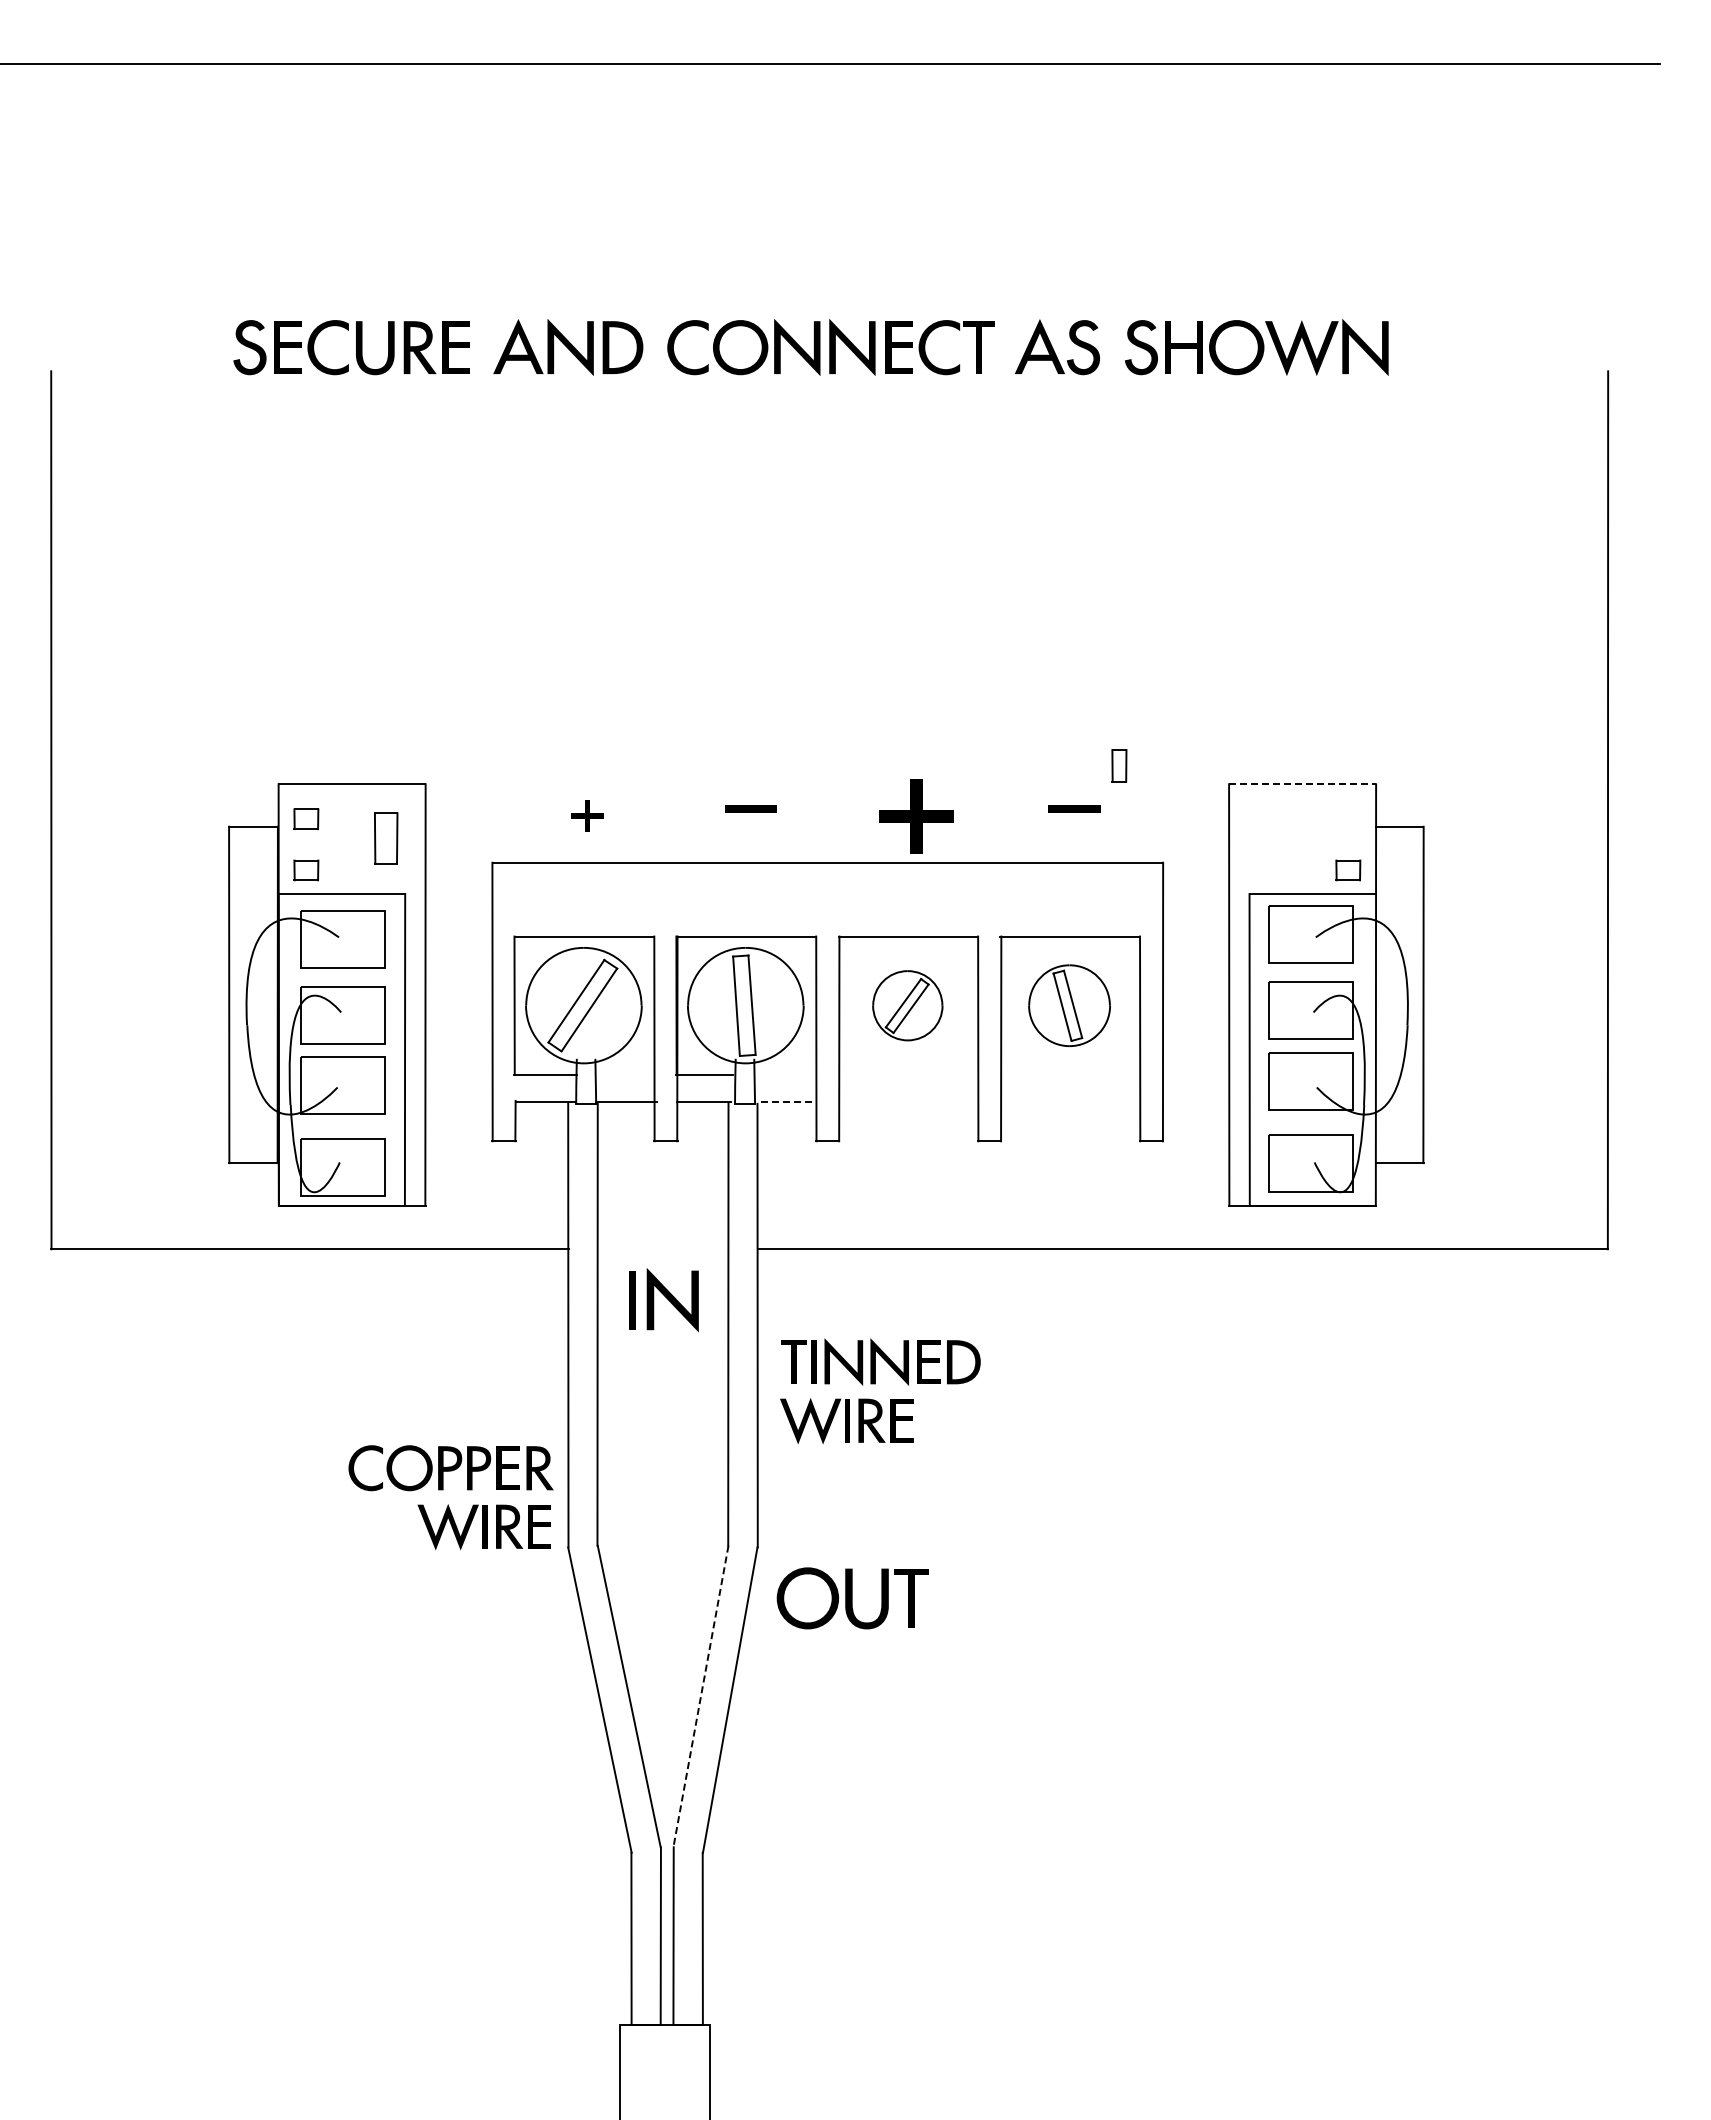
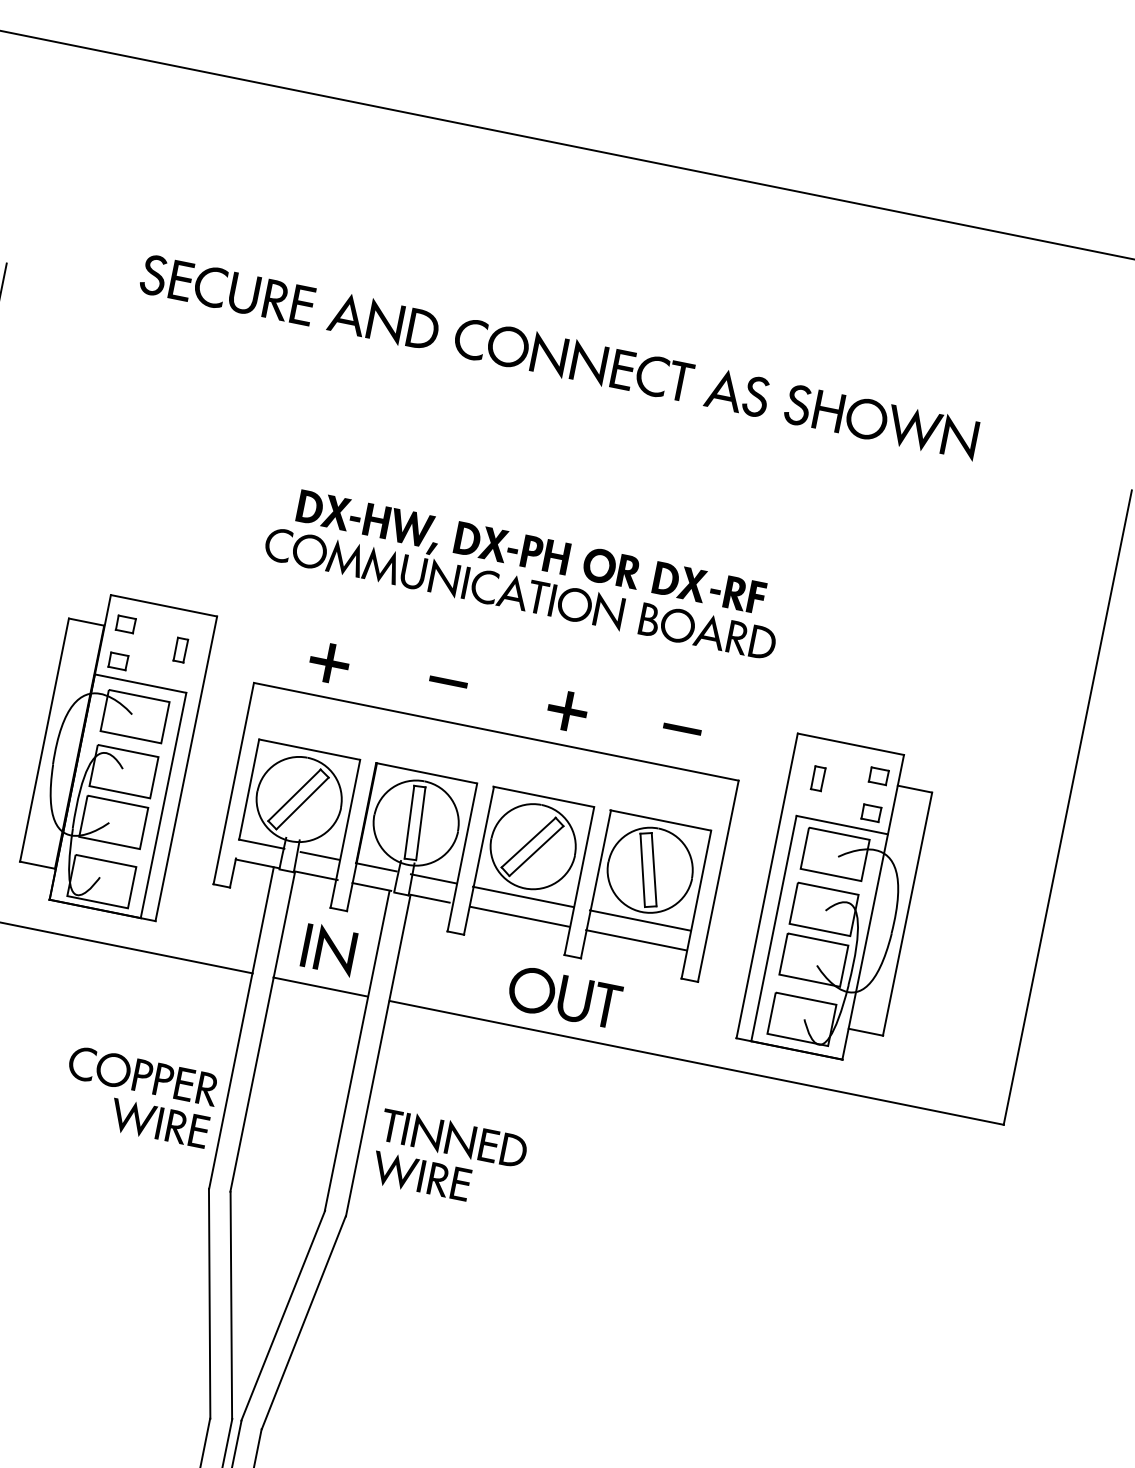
part: (822, 636) -> (525, 567), added
part: (1119, 765) -> (818, 778), moved
line: (1303, 784) -> (851, 744), dashed -> solid
part: (587, 815) -> (329, 662), size x1.67
part: (916, 815) -> (567, 710), size x0.71
part: (1348, 819) -> (878, 776), added
part: (386, 838) -> (180, 649), size x0.62
part: (907, 1005) -> (533, 846), size x1.67
part: (1069, 1005) -> (650, 870), size x1.43
line: (626, 1075) -> (319, 856), added
line: (783, 1075) -> (433, 879), added
line: (907, 1075) -> (522, 897), added
line: (1069, 1075) -> (640, 920), added
line: (783, 1102) -> (429, 898), dashed -> solid
line: (908, 1102) -> (519, 916), added
line: (1069, 1102) -> (636, 940), added
line: (662, 1249) -> (320, 987), added
part: (663, 1300) -> (328, 949), moved
part: (875, 1384) -> (447, 1154), moved
part: (448, 1504) -> (136, 1102), moved
part: (852, 1598) -> (564, 997), moved
line: (700, 1696) -> (282, 1315), dashed -> solid

